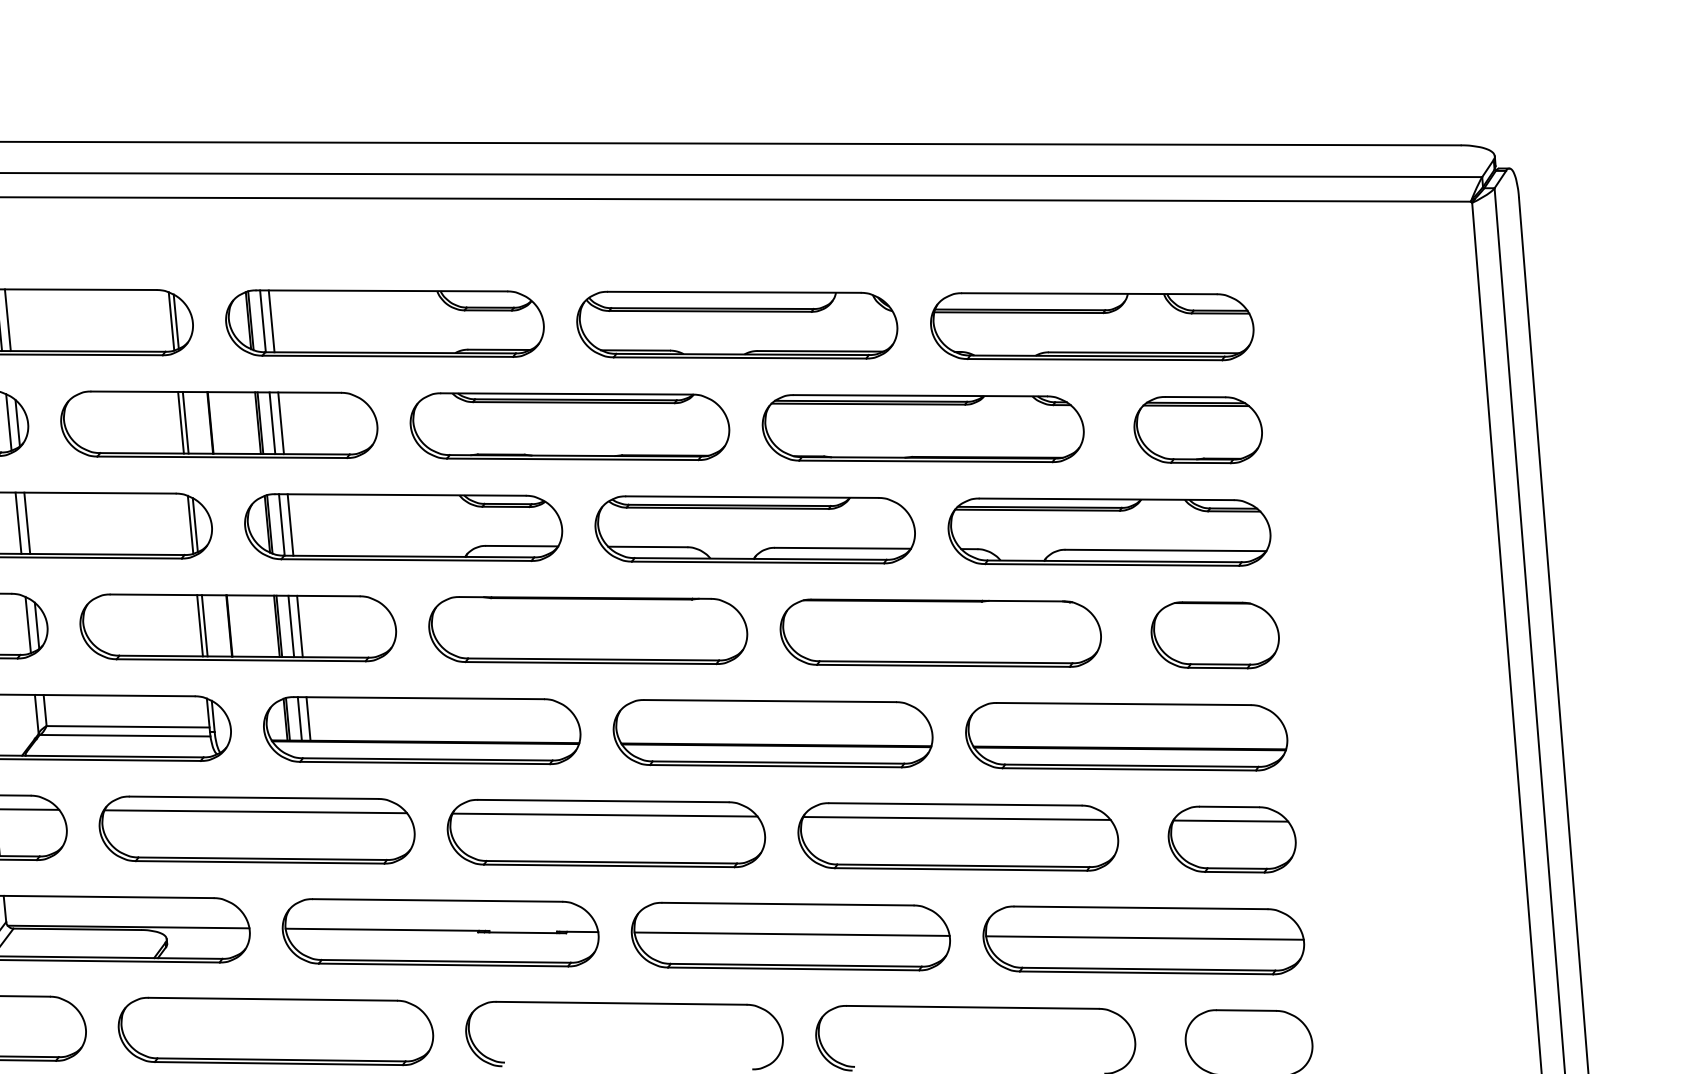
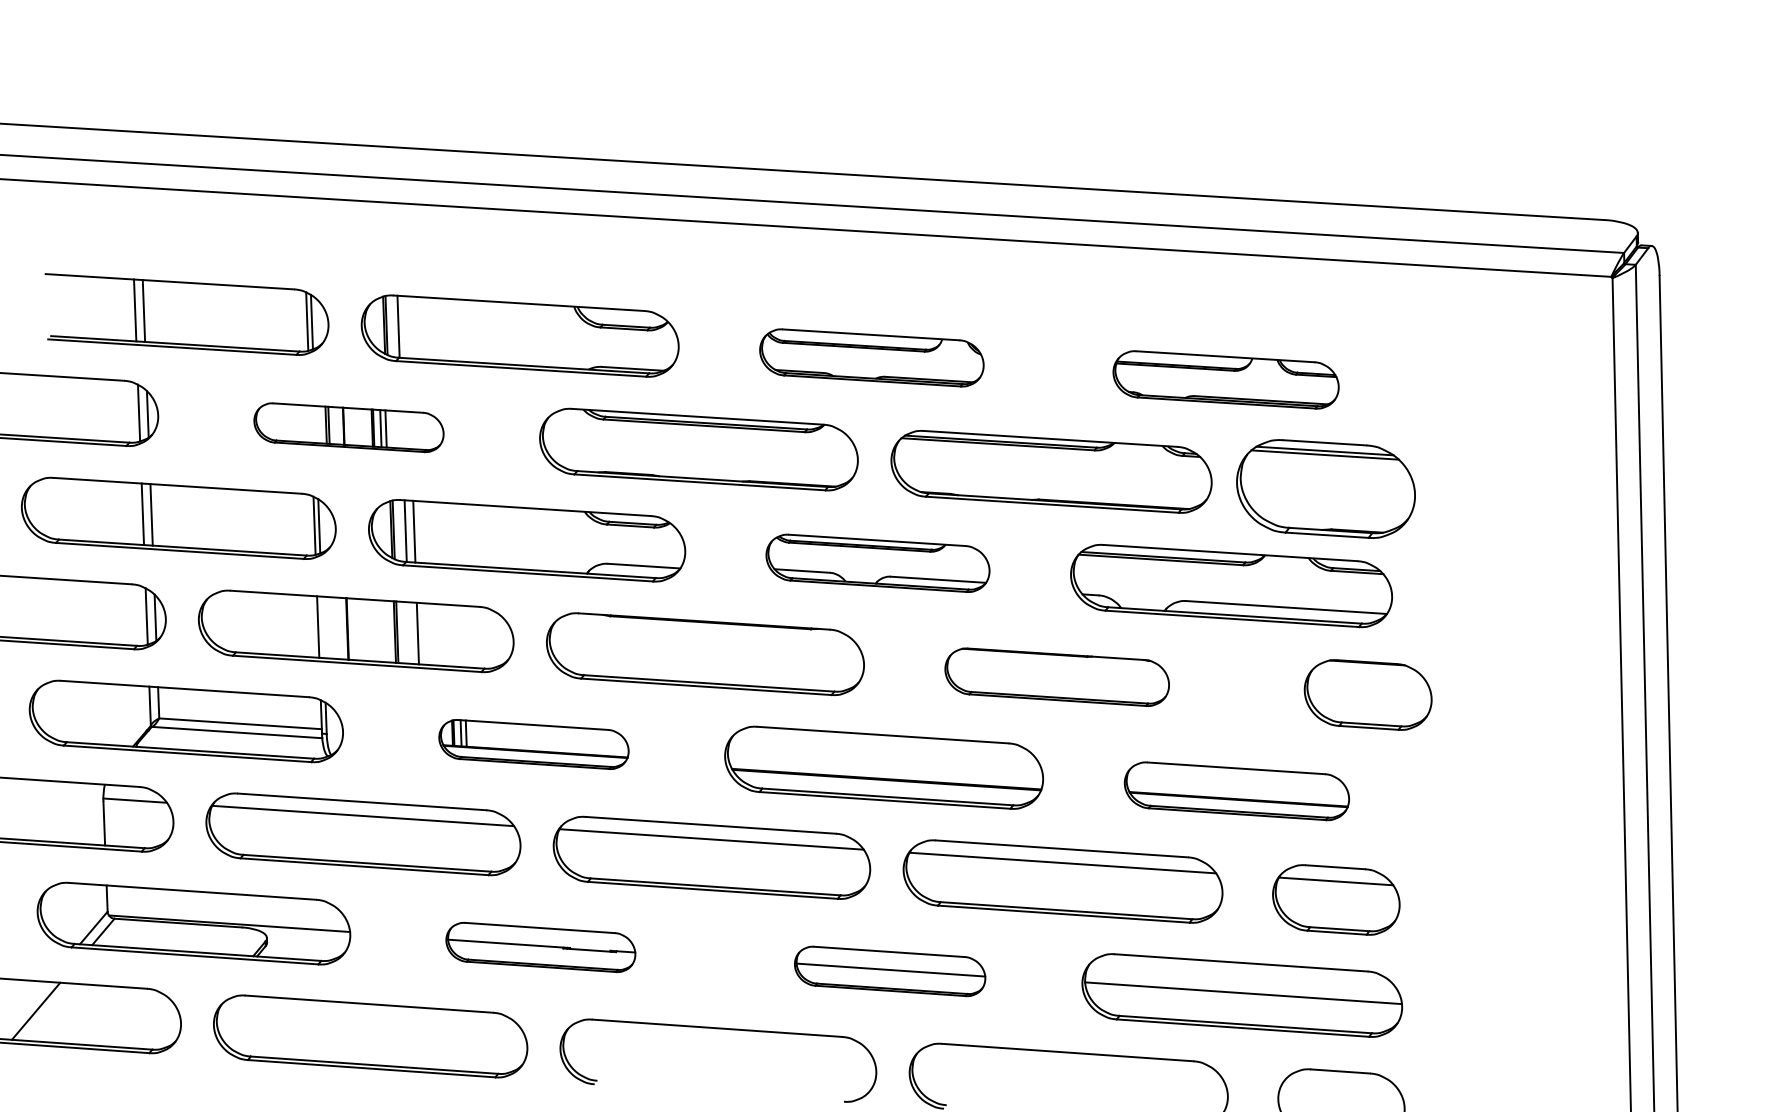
line: (271, 321) -> (407, 327), removed
part: (736, 324) -> (871, 357), size x0.7
part: (1091, 326) -> (1225, 379), size x0.7
part: (218, 424) -> (348, 427), size x0.6
part: (1197, 430) -> (1325, 489), size x1.4
part: (754, 530) -> (877, 563), size x0.7
line: (204, 625) -> (322, 627), removed
line: (291, 625) -> (409, 632), removed
part: (940, 633) -> (1056, 677), size x0.7
part: (1214, 634) -> (1367, 694), moved
part: (421, 730) -> (533, 744), size x0.6
part: (1126, 737) -> (1236, 791), size x0.7
part: (440, 932) -> (540, 947), size x0.6
part: (790, 936) -> (889, 971), size x0.6

